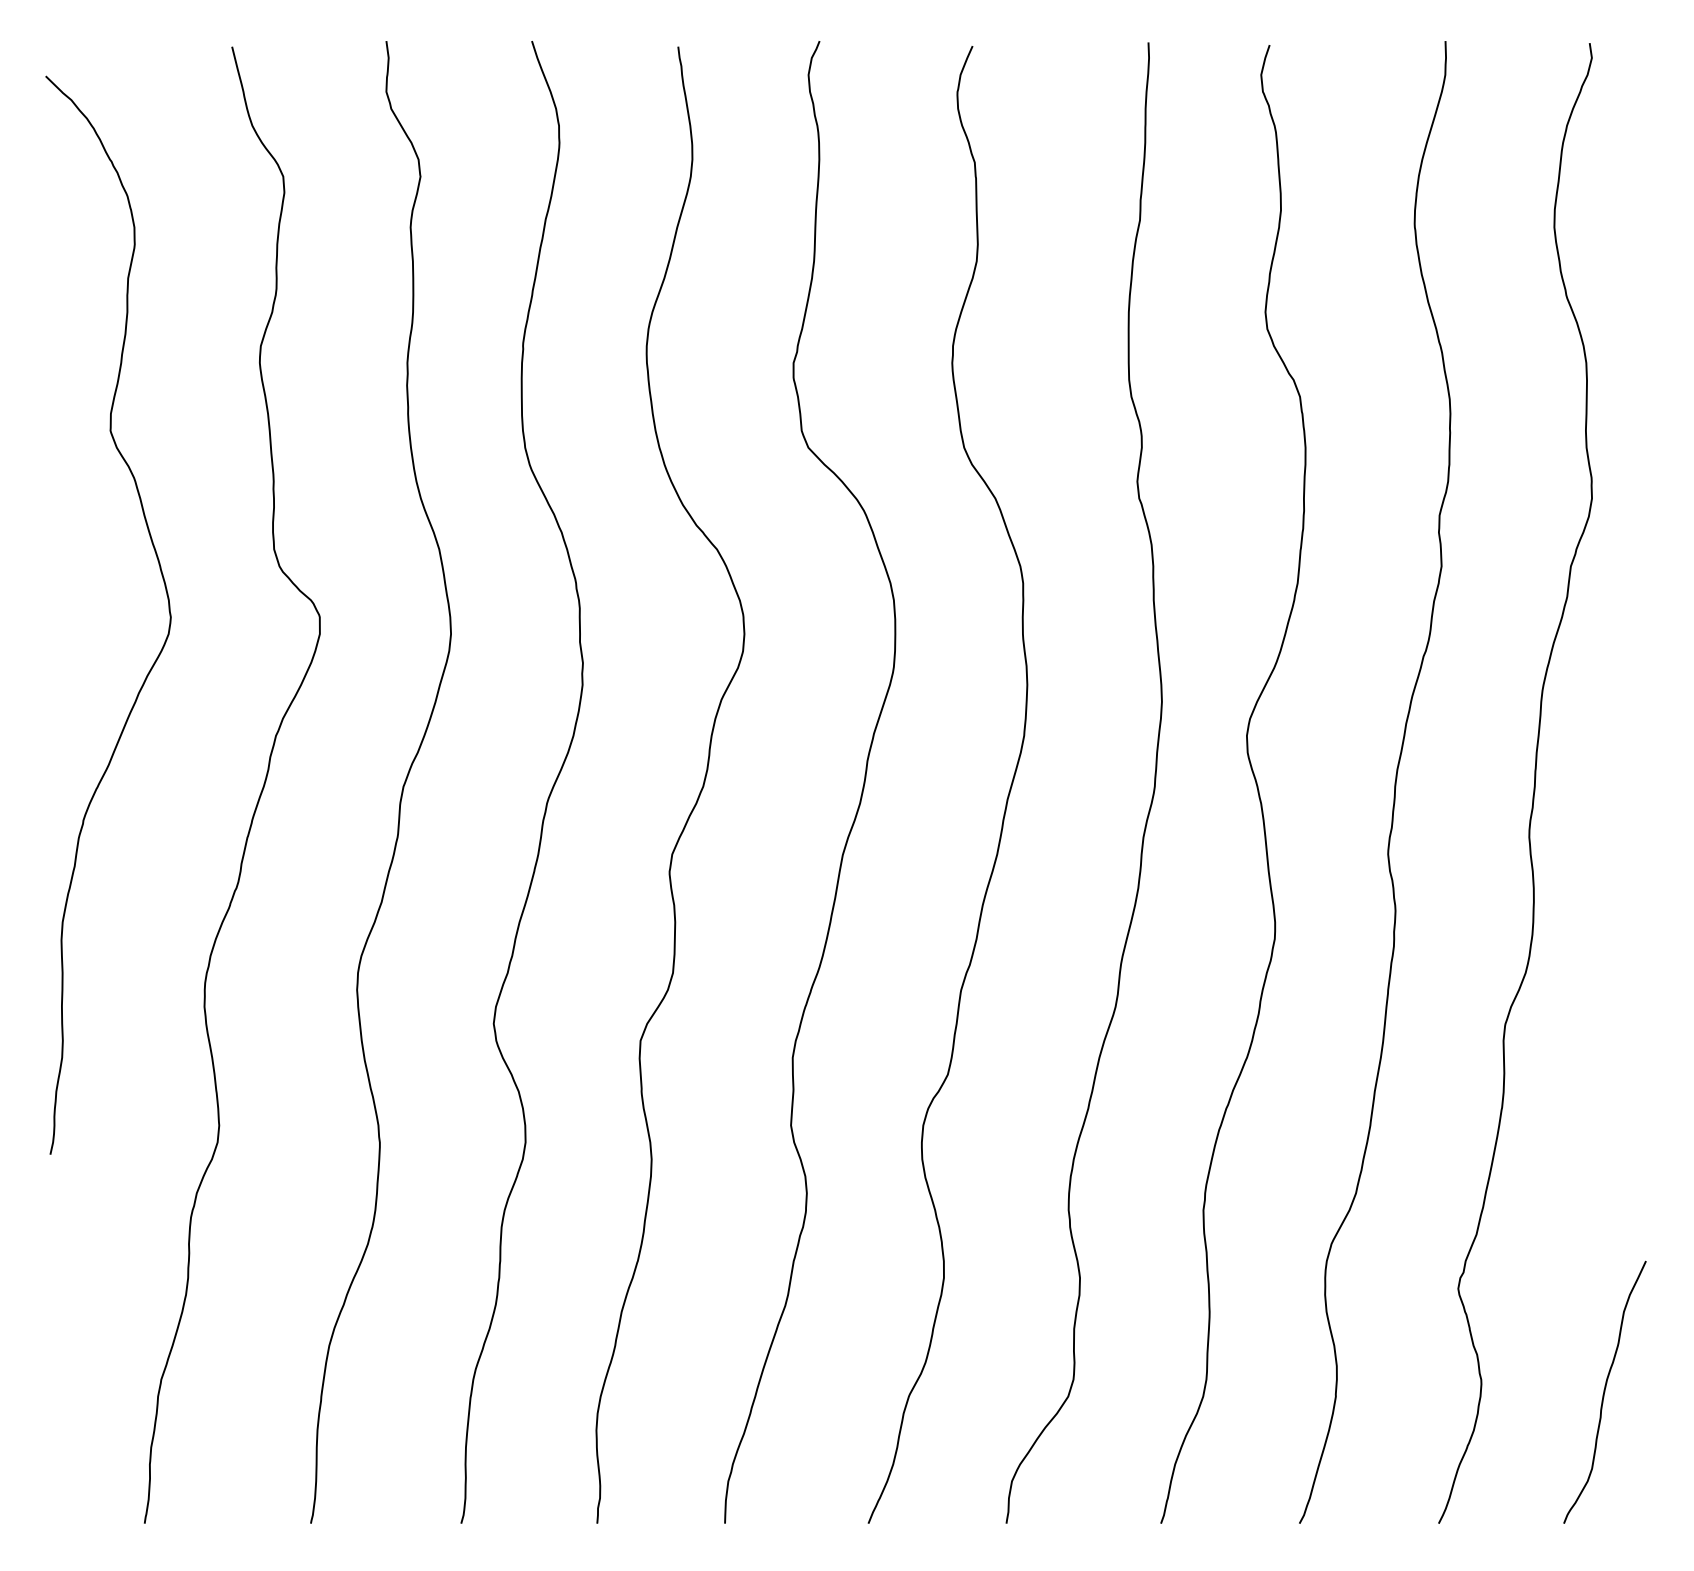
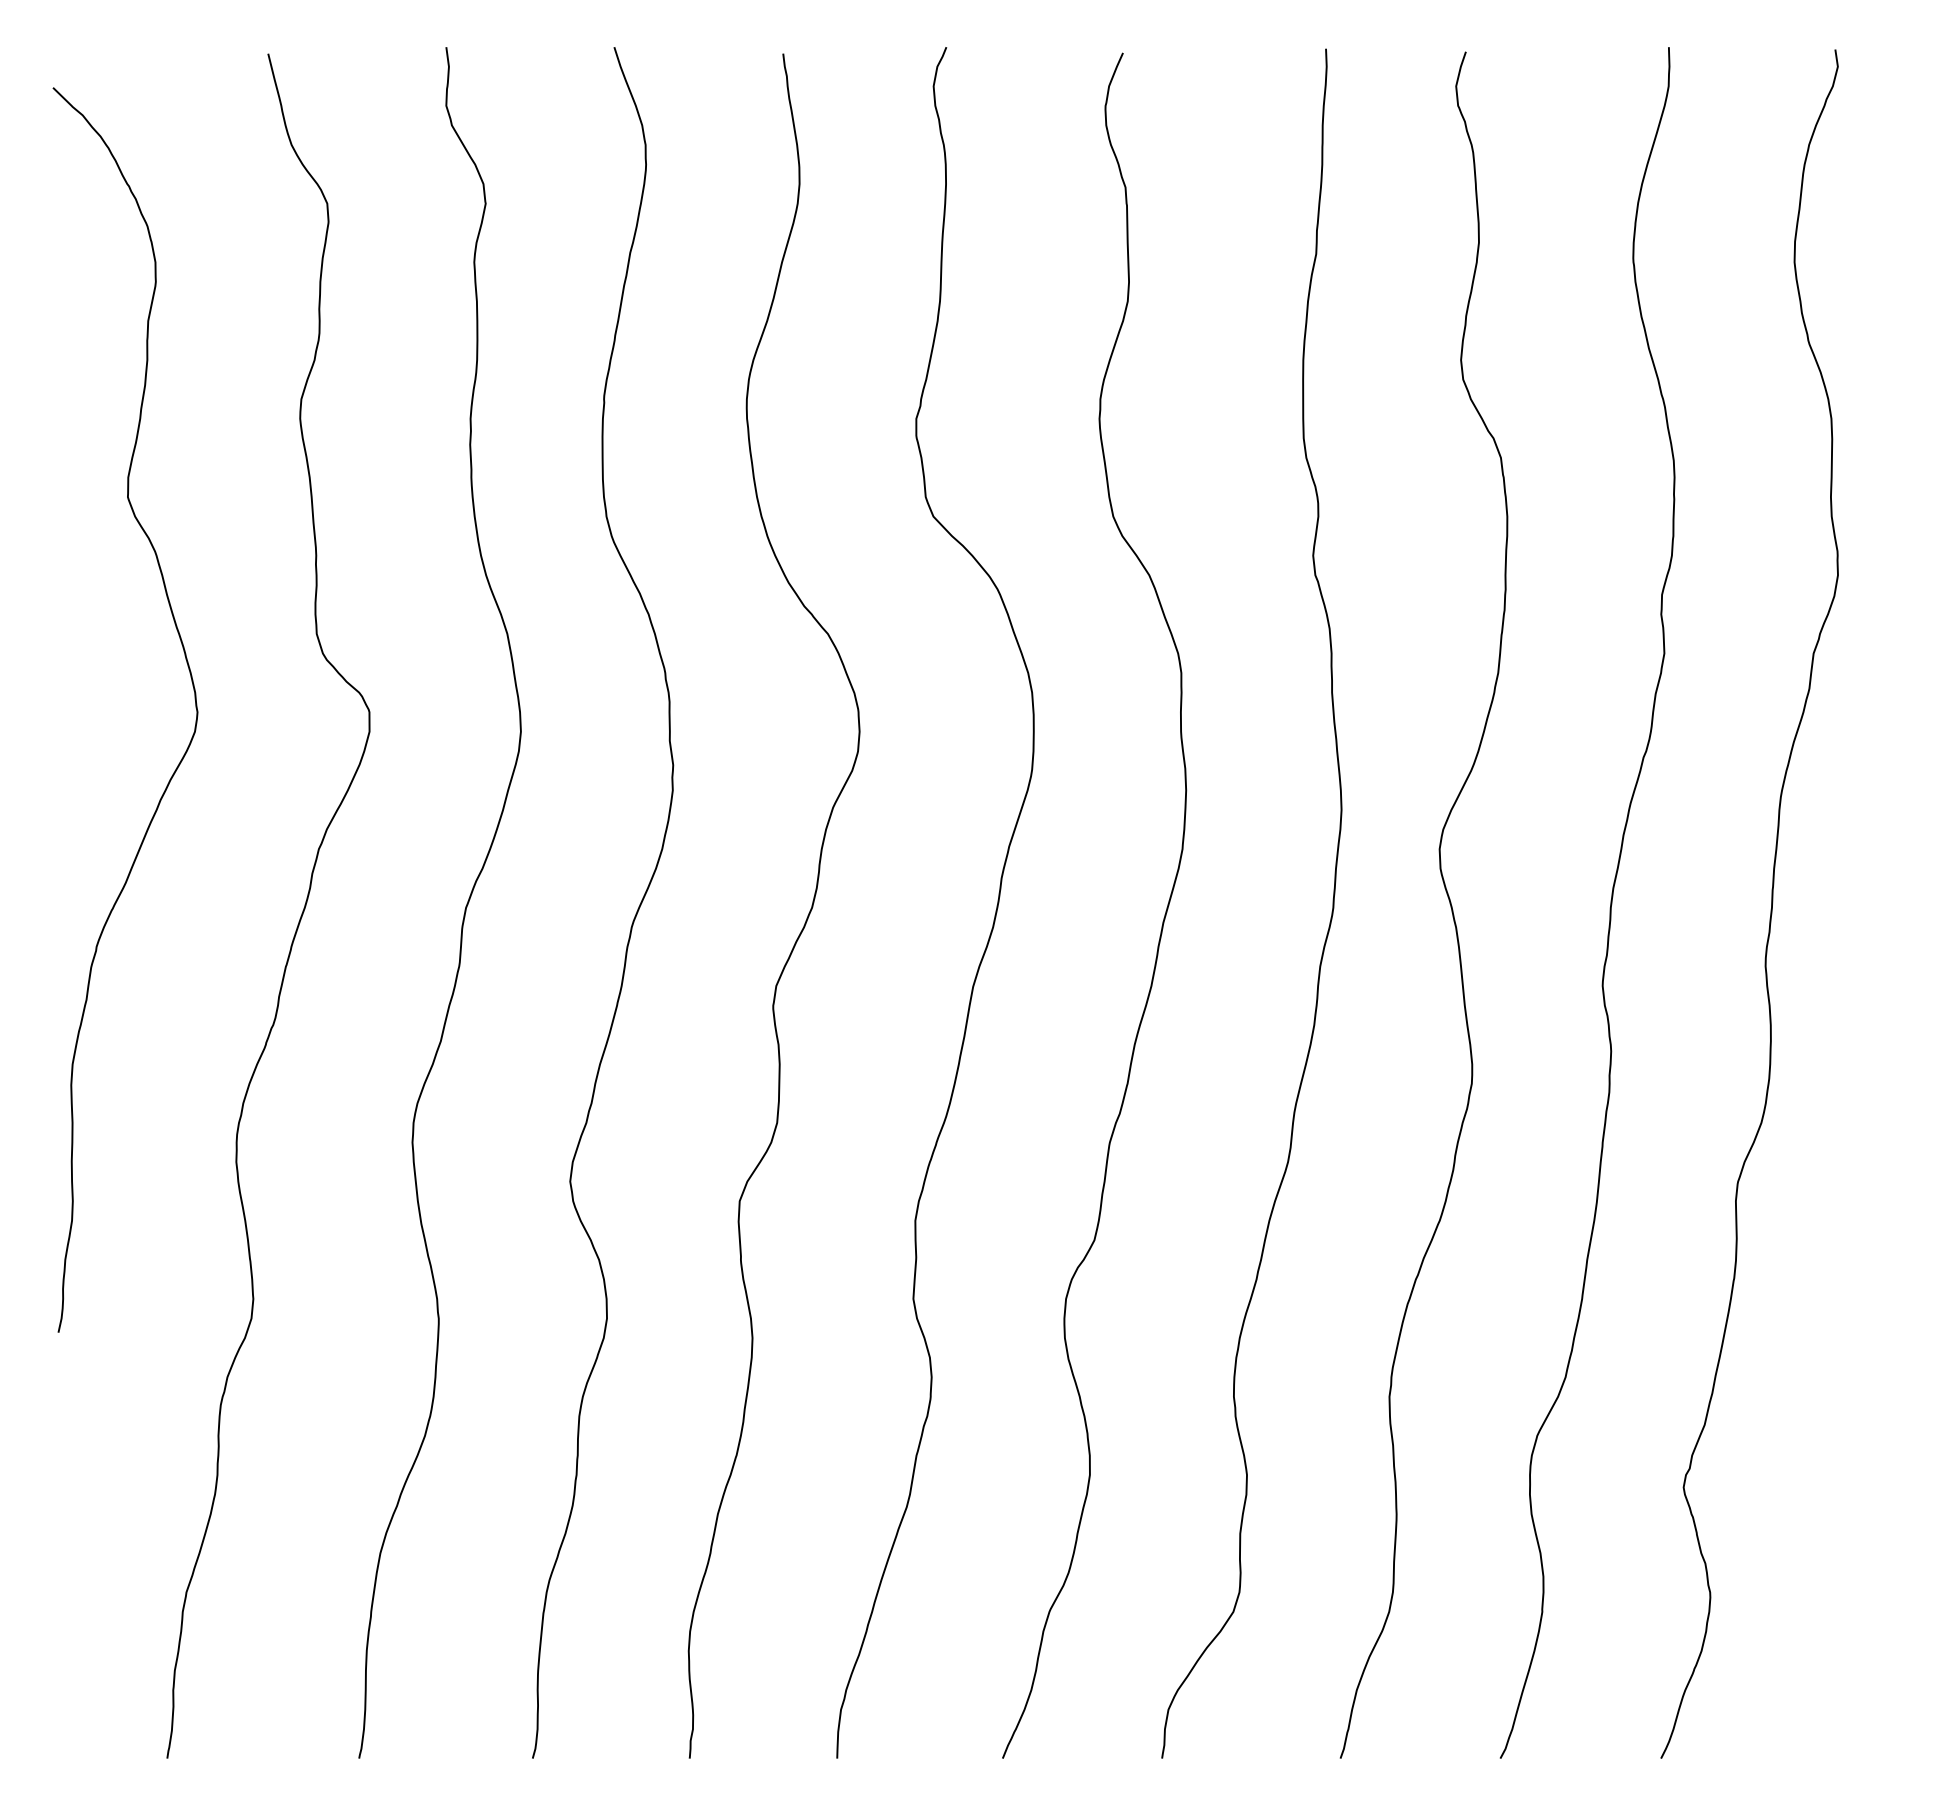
curve: (1604, 1391) -> (1852, 1606), removed

